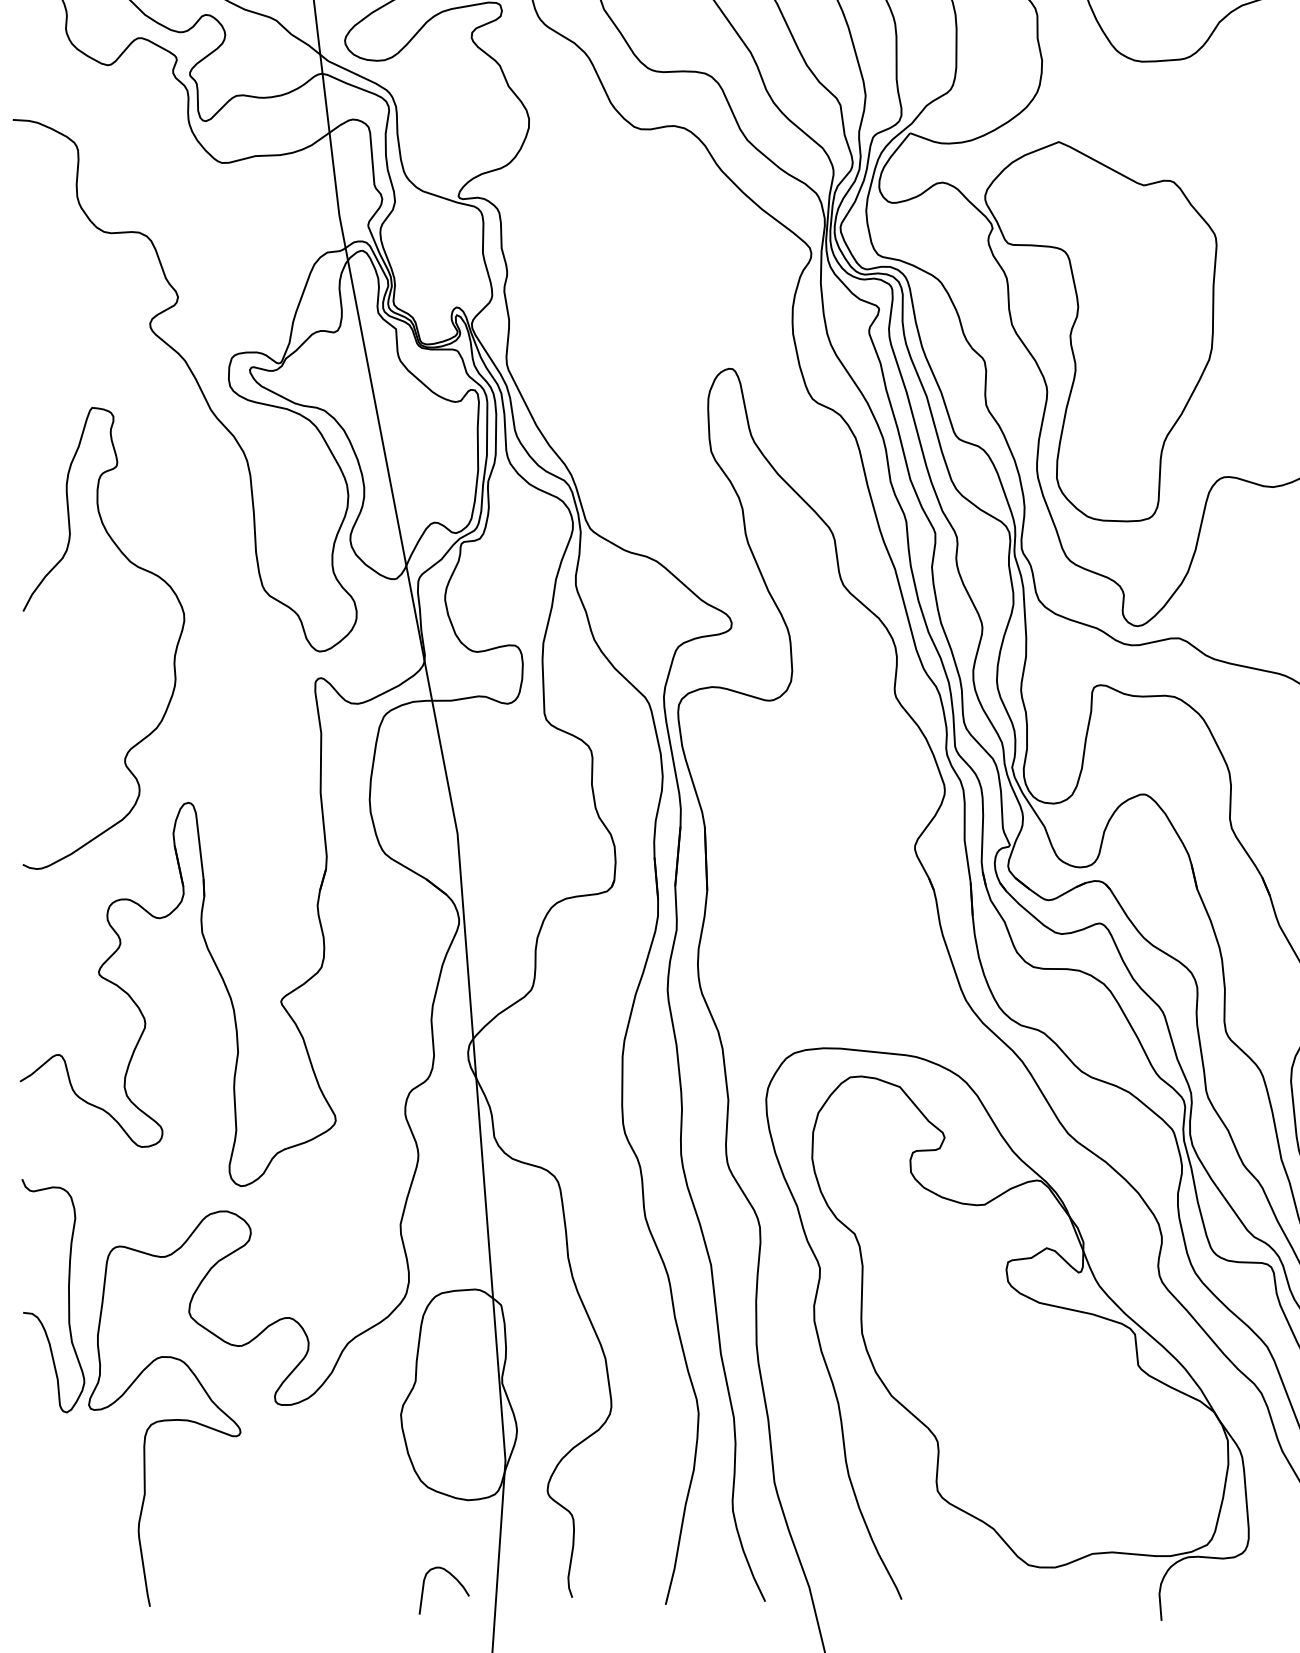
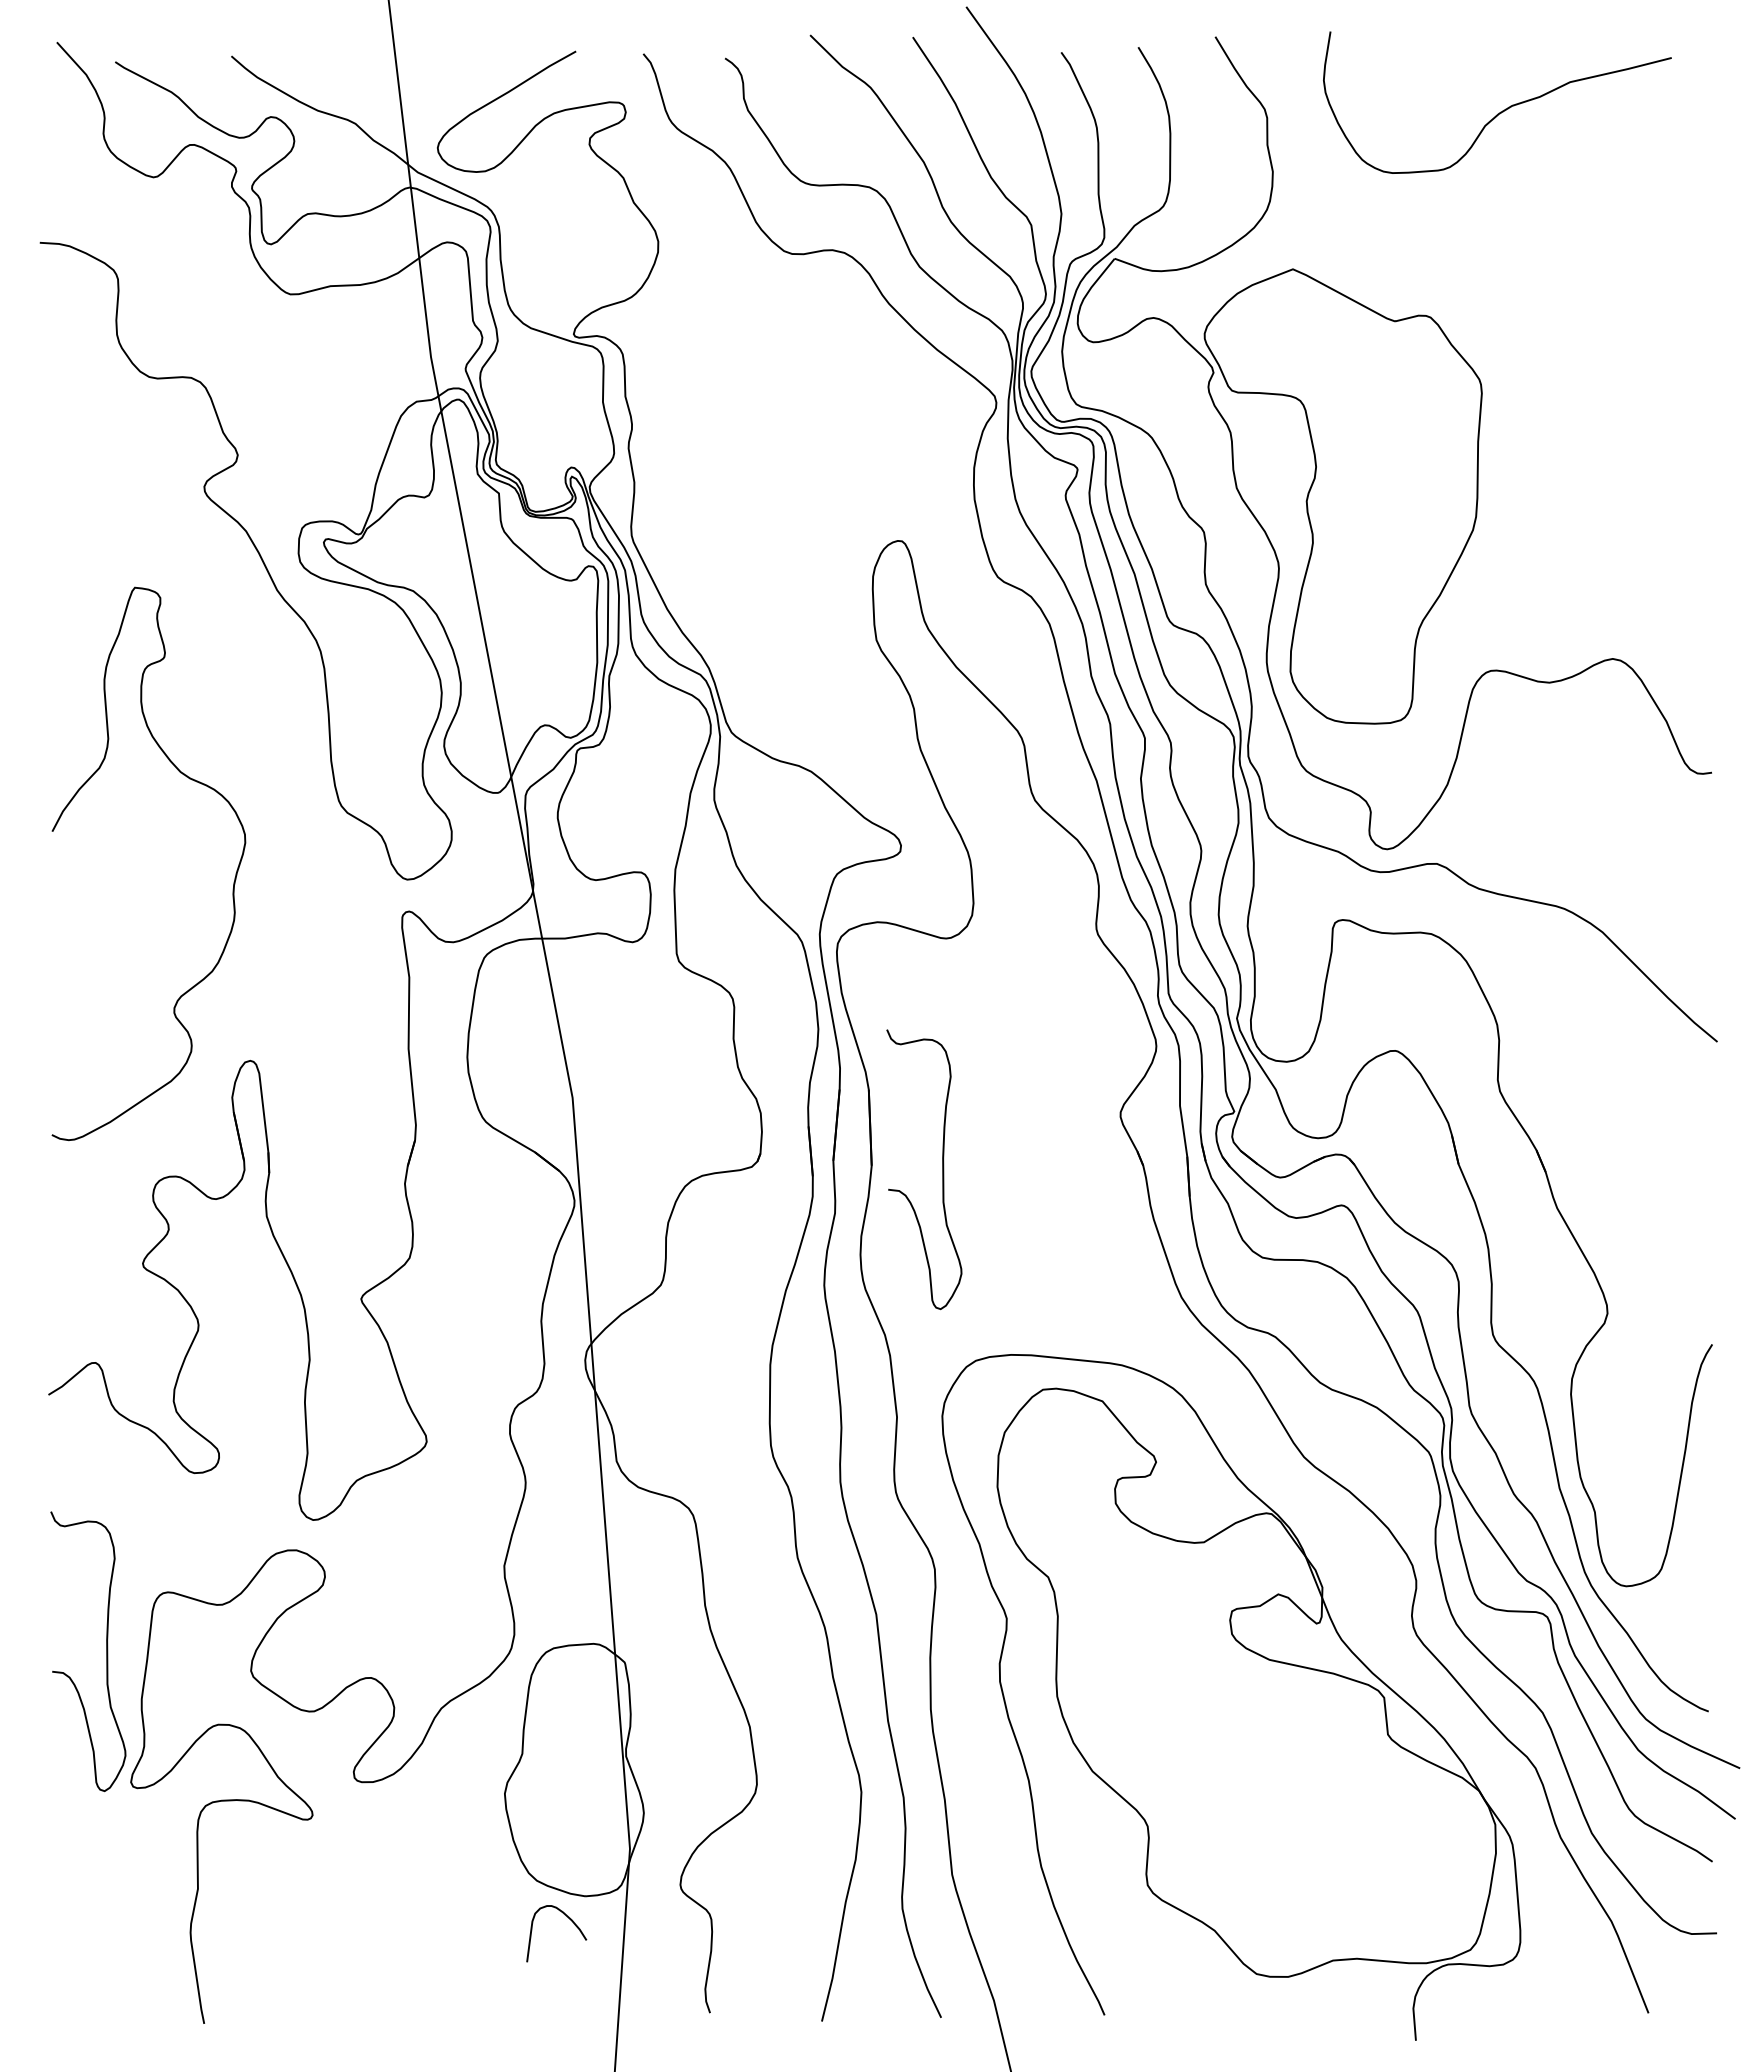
curve: (766, 893) -> (942, 1169), added
curve: (454, 1578) -> (569, 1919), moved

